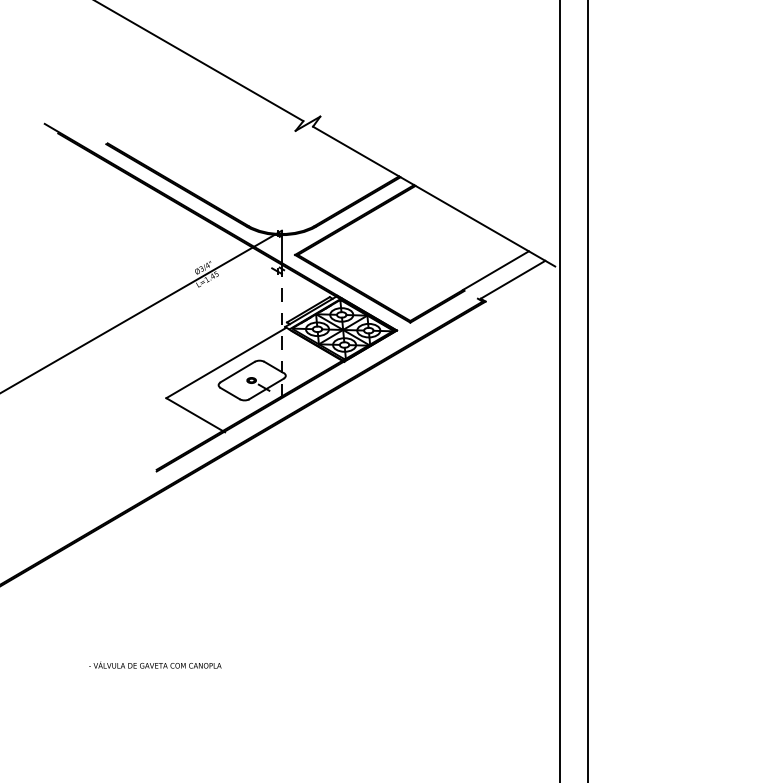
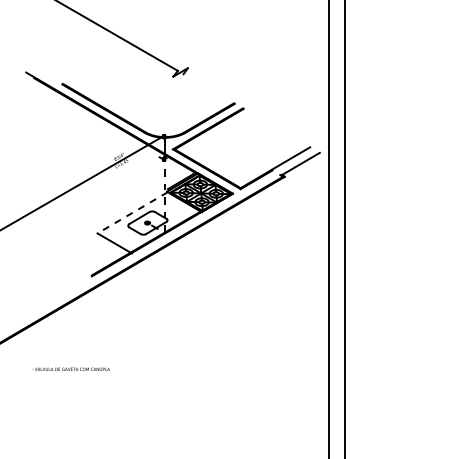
line: (433, 197) -> (254, 115), removed
line: (225, 362) -> (132, 212), solid -> dashed
text: (154, 664) -> (70, 368), moved

